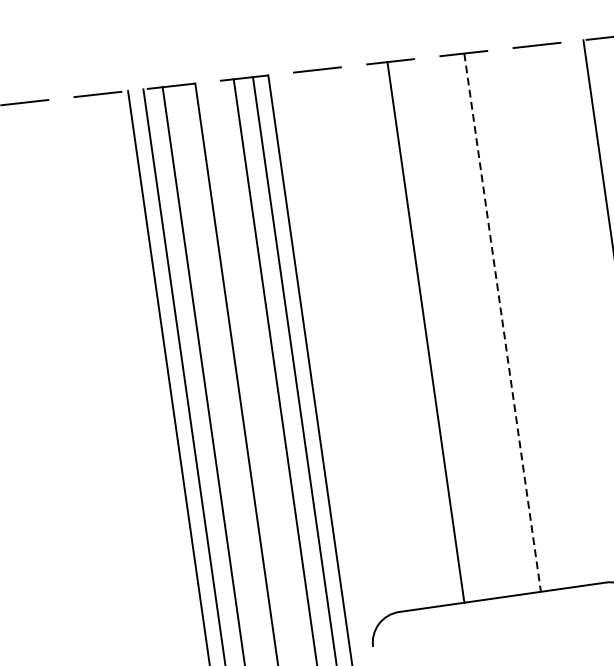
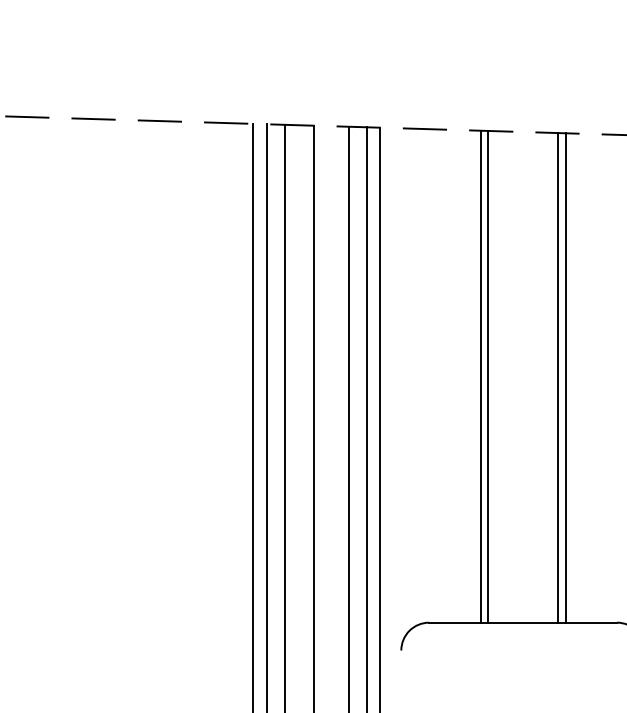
line: (510, 321) -> (565, 377), added
line: (502, 322) -> (557, 377), dashed -> solid
line: (417, 333) -> (480, 376), added

